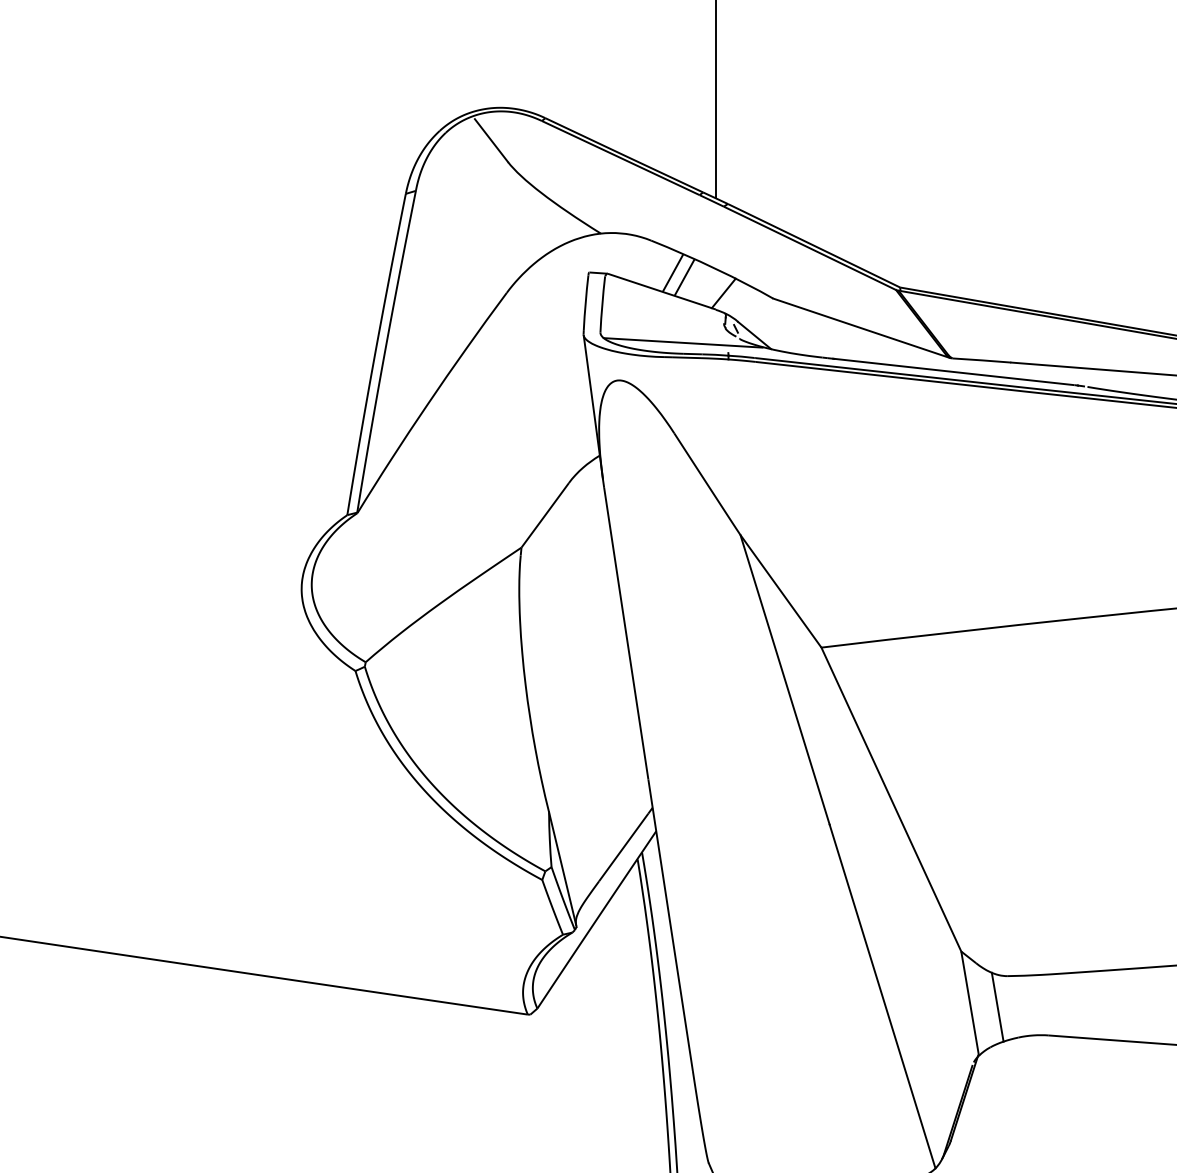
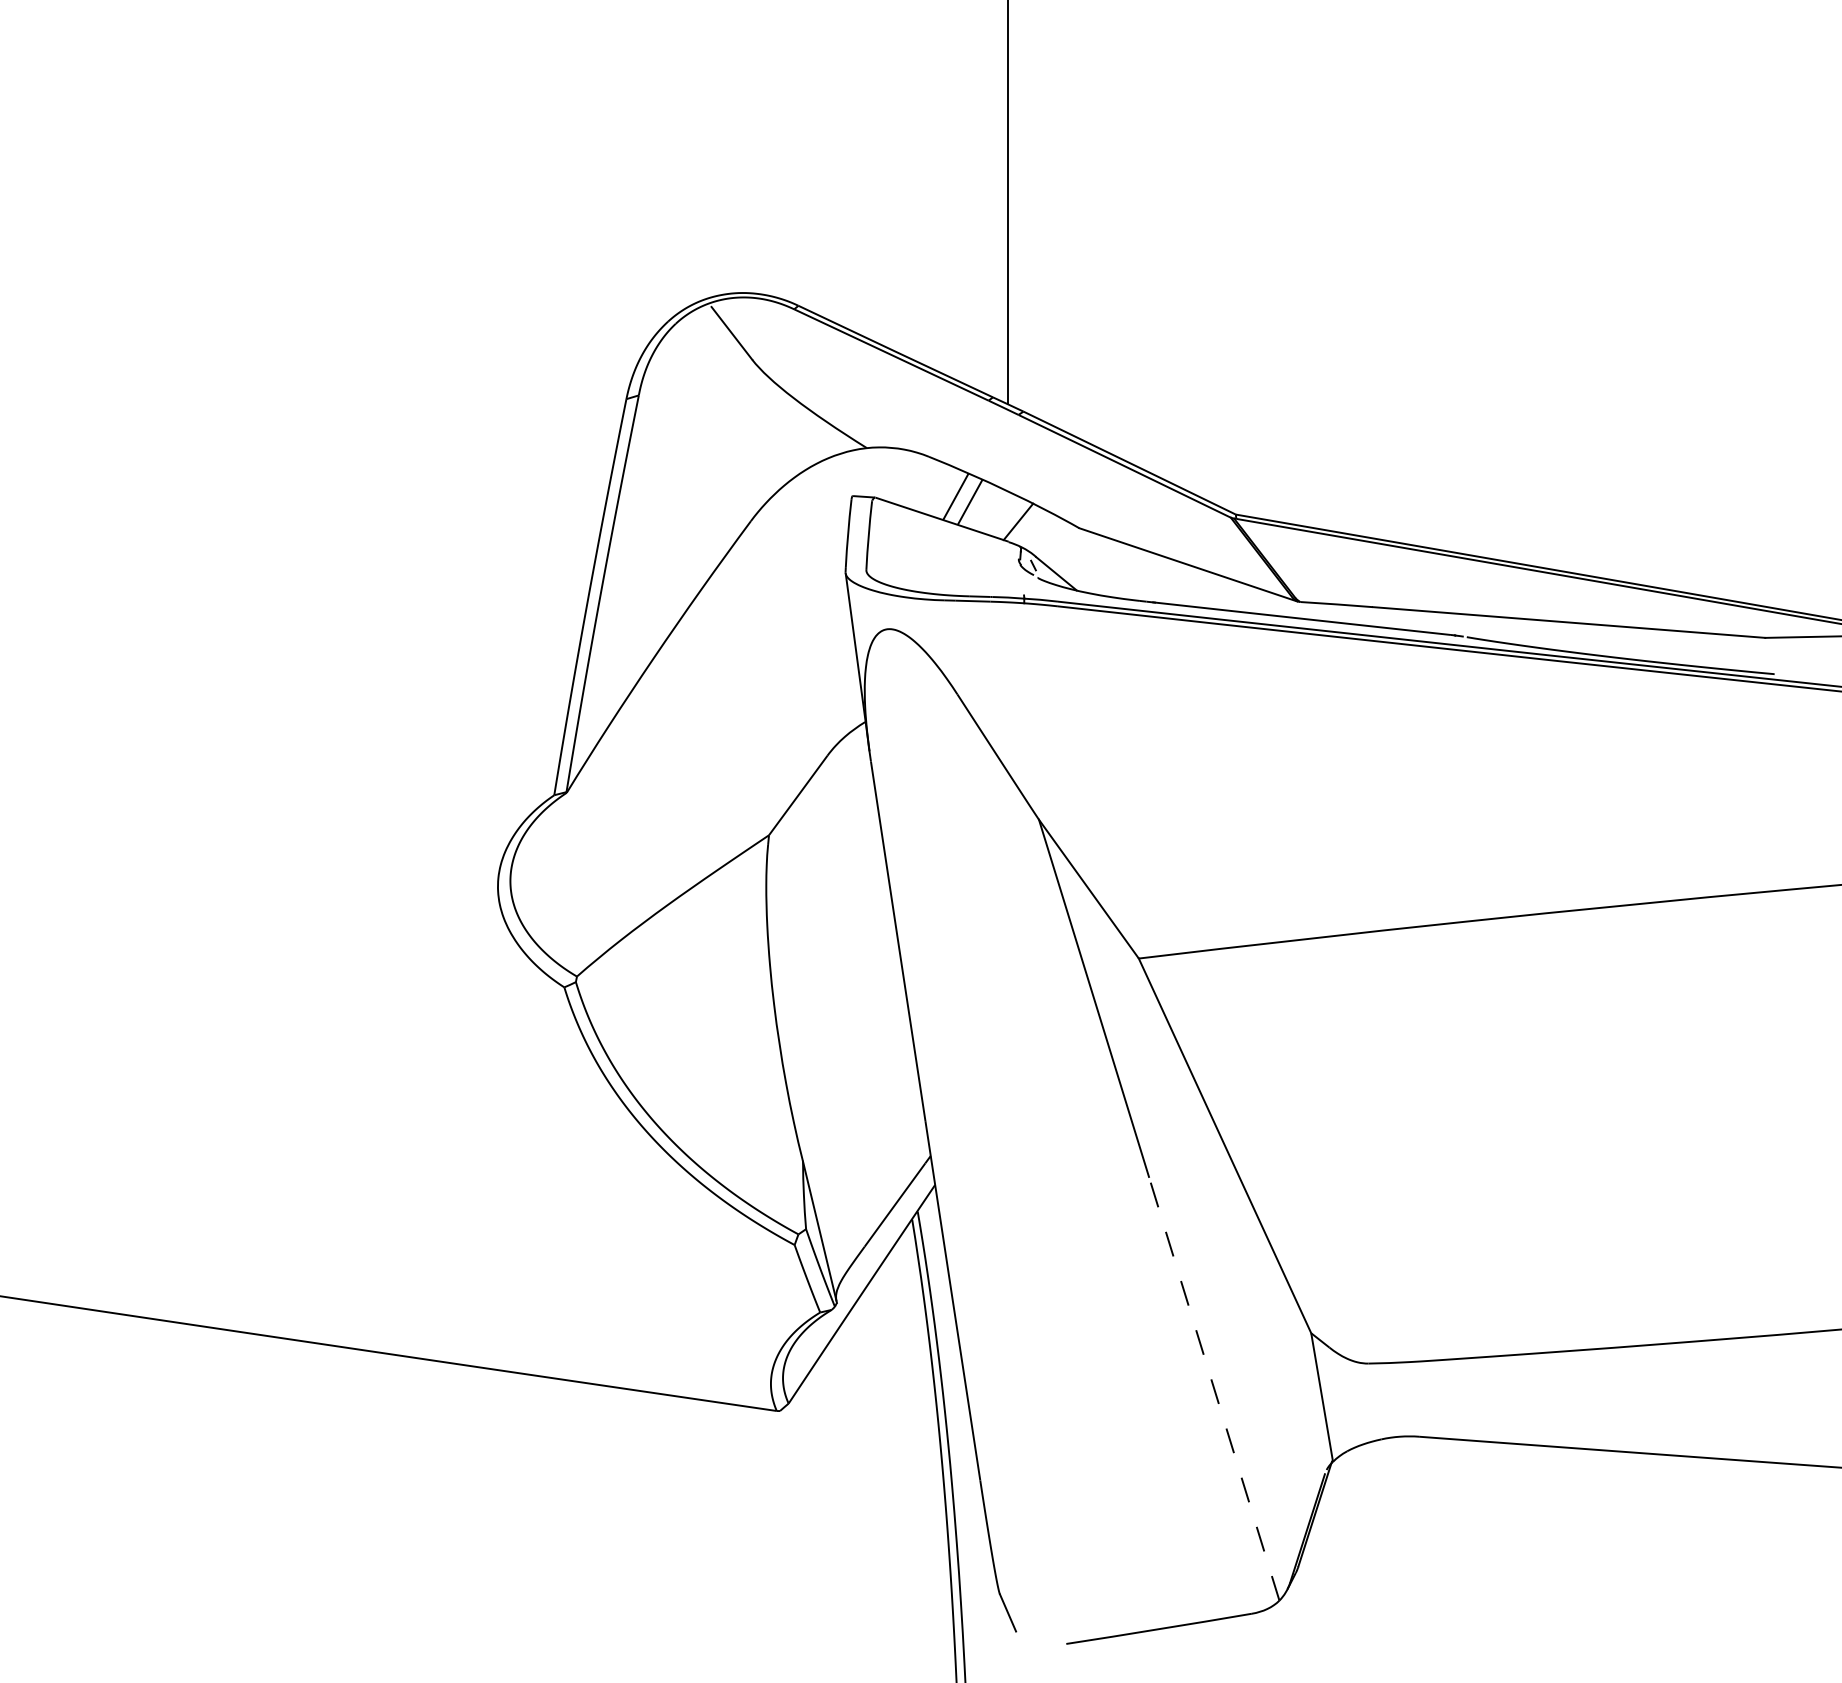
line: (683, 342) -> (968, 582), removed
line: (882, 996) -> (1214, 1388), solid -> dashed
line: (997, 1006) -> (1355, 1401), removed

